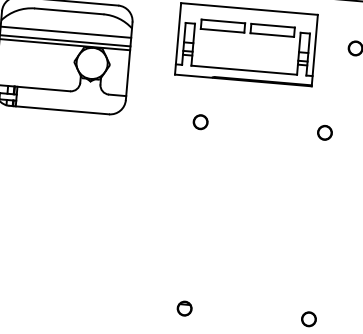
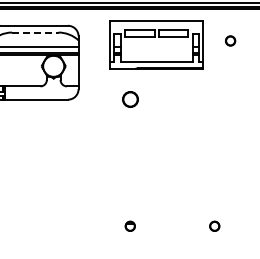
line: (69, 11) -> (35, 32), solid -> dashed
part: (199, 121) -> (129, 99), size x1.6
part: (324, 132) -> (214, 99), removed

